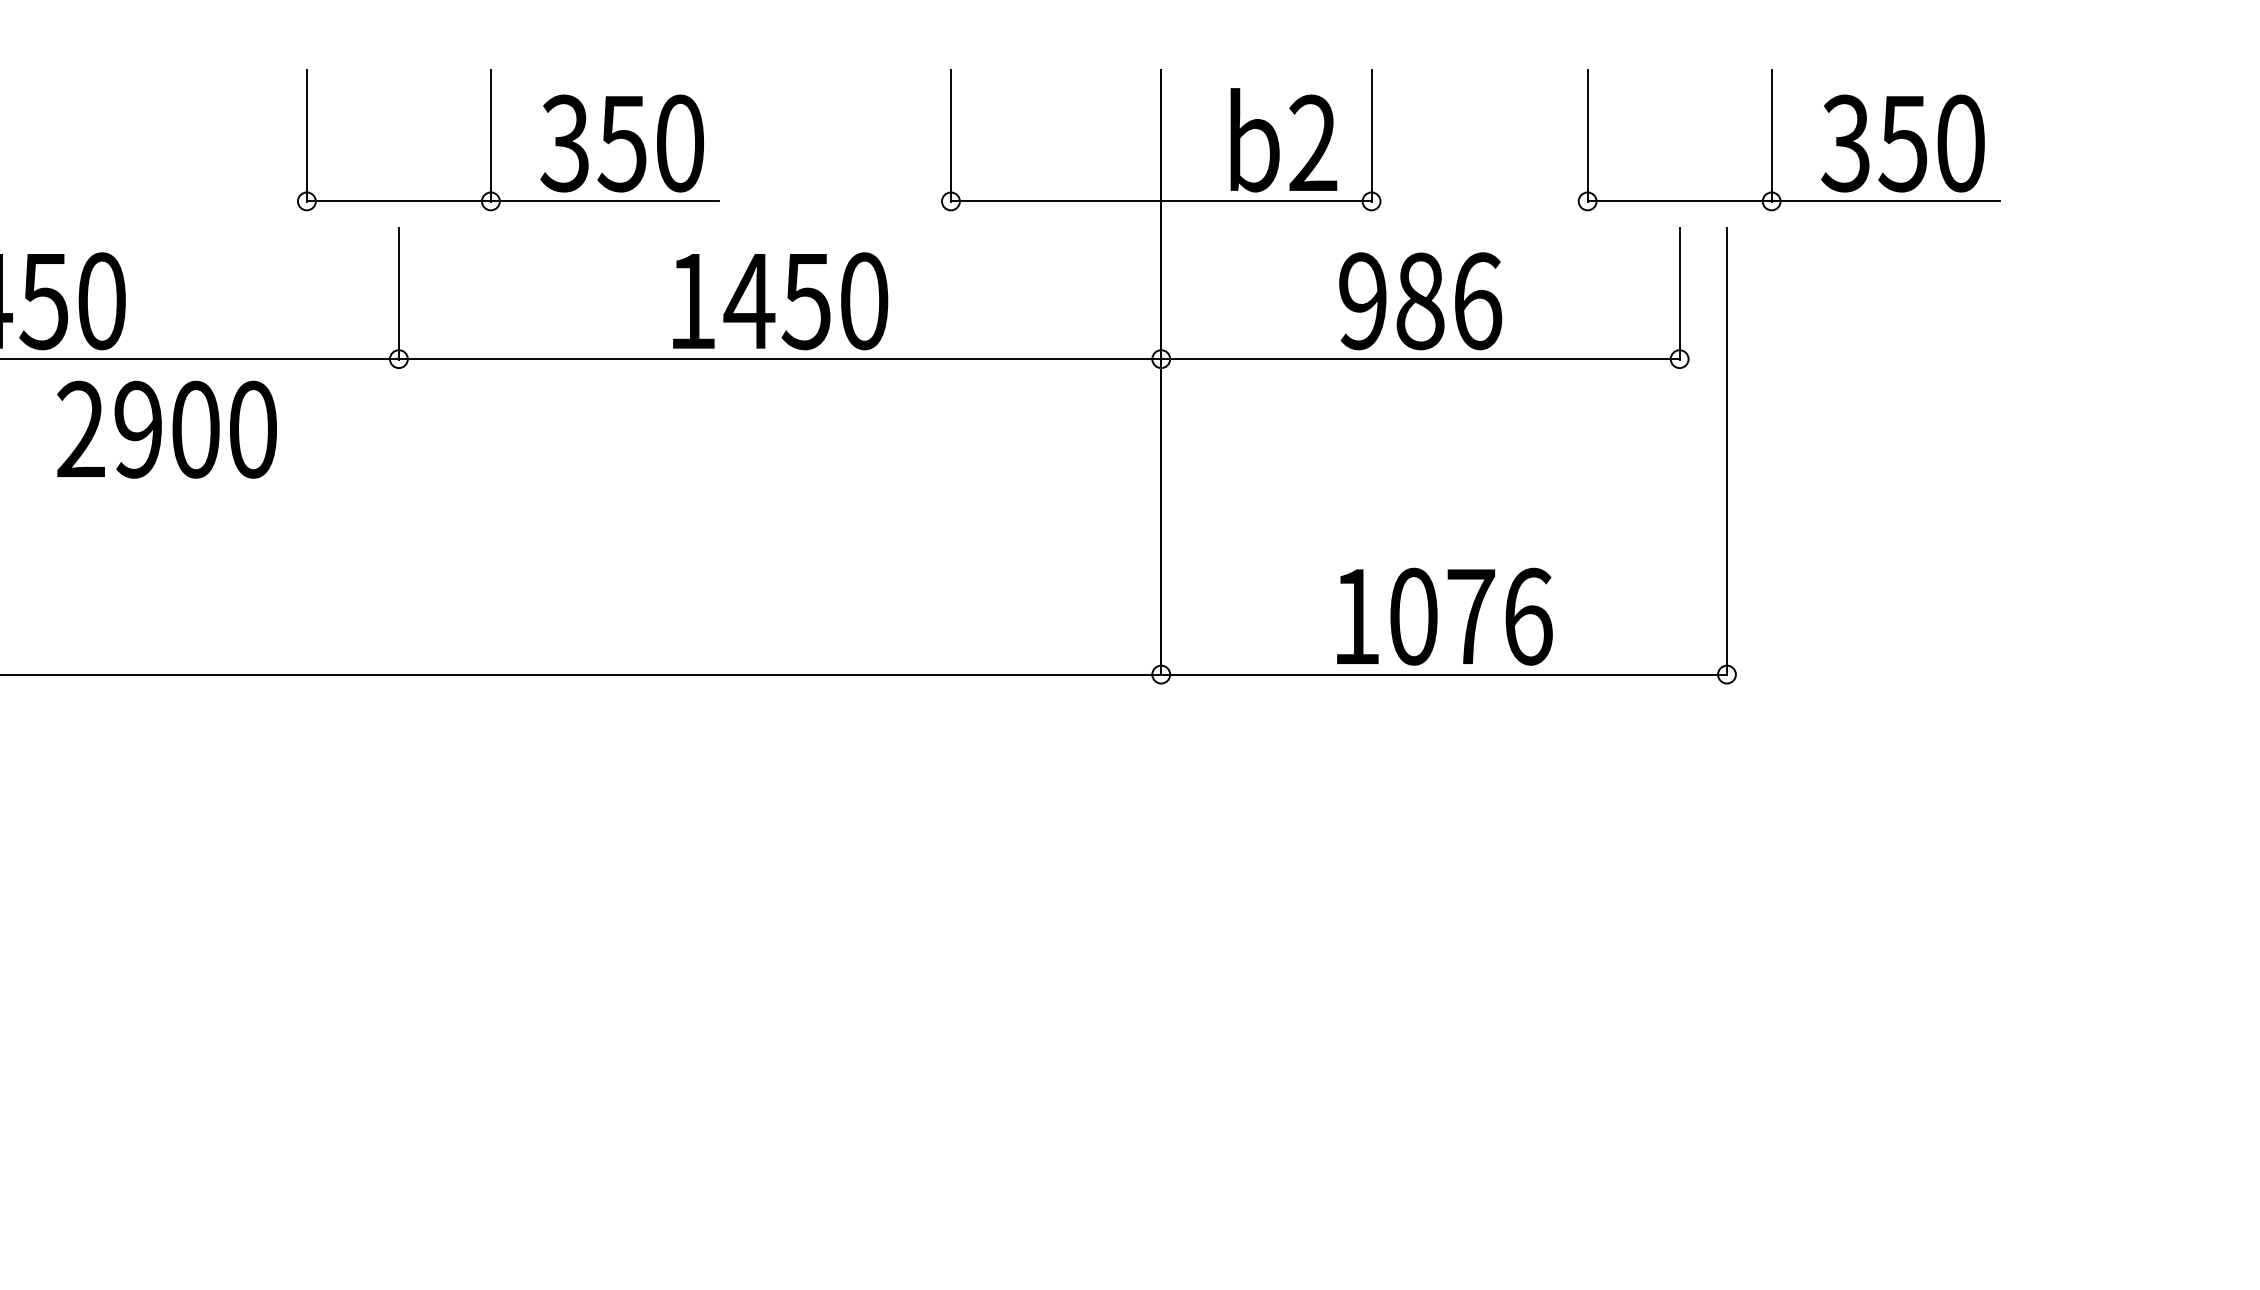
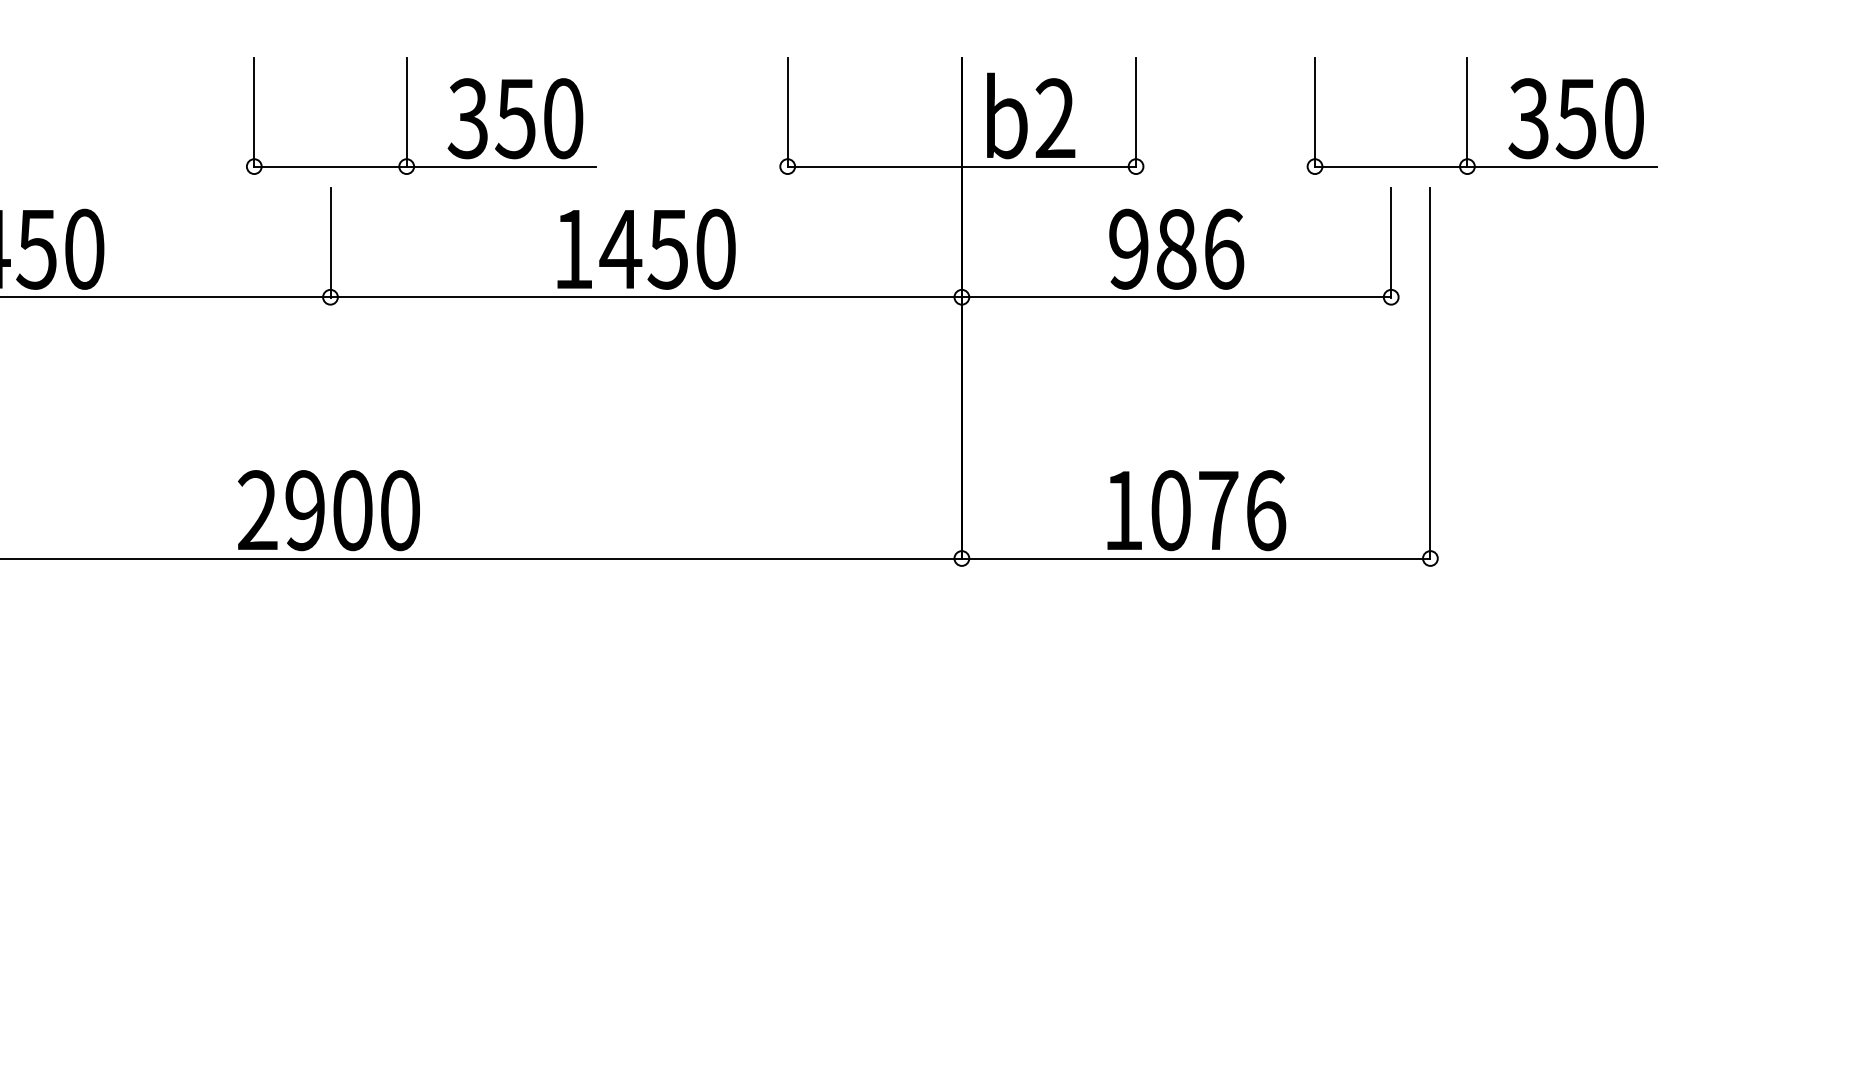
text: (1283, 140) -> (1030, 116), moved
text: (166, 429) -> (328, 510), moved

